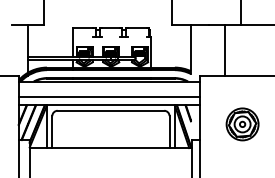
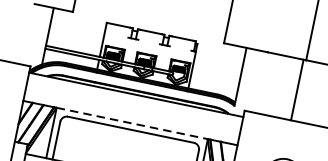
line: (225, 50) -> (297, 89), moved
line: (108, 96) -> (131, 112), removed
line: (110, 105) -> (131, 123), solid -> dashed

